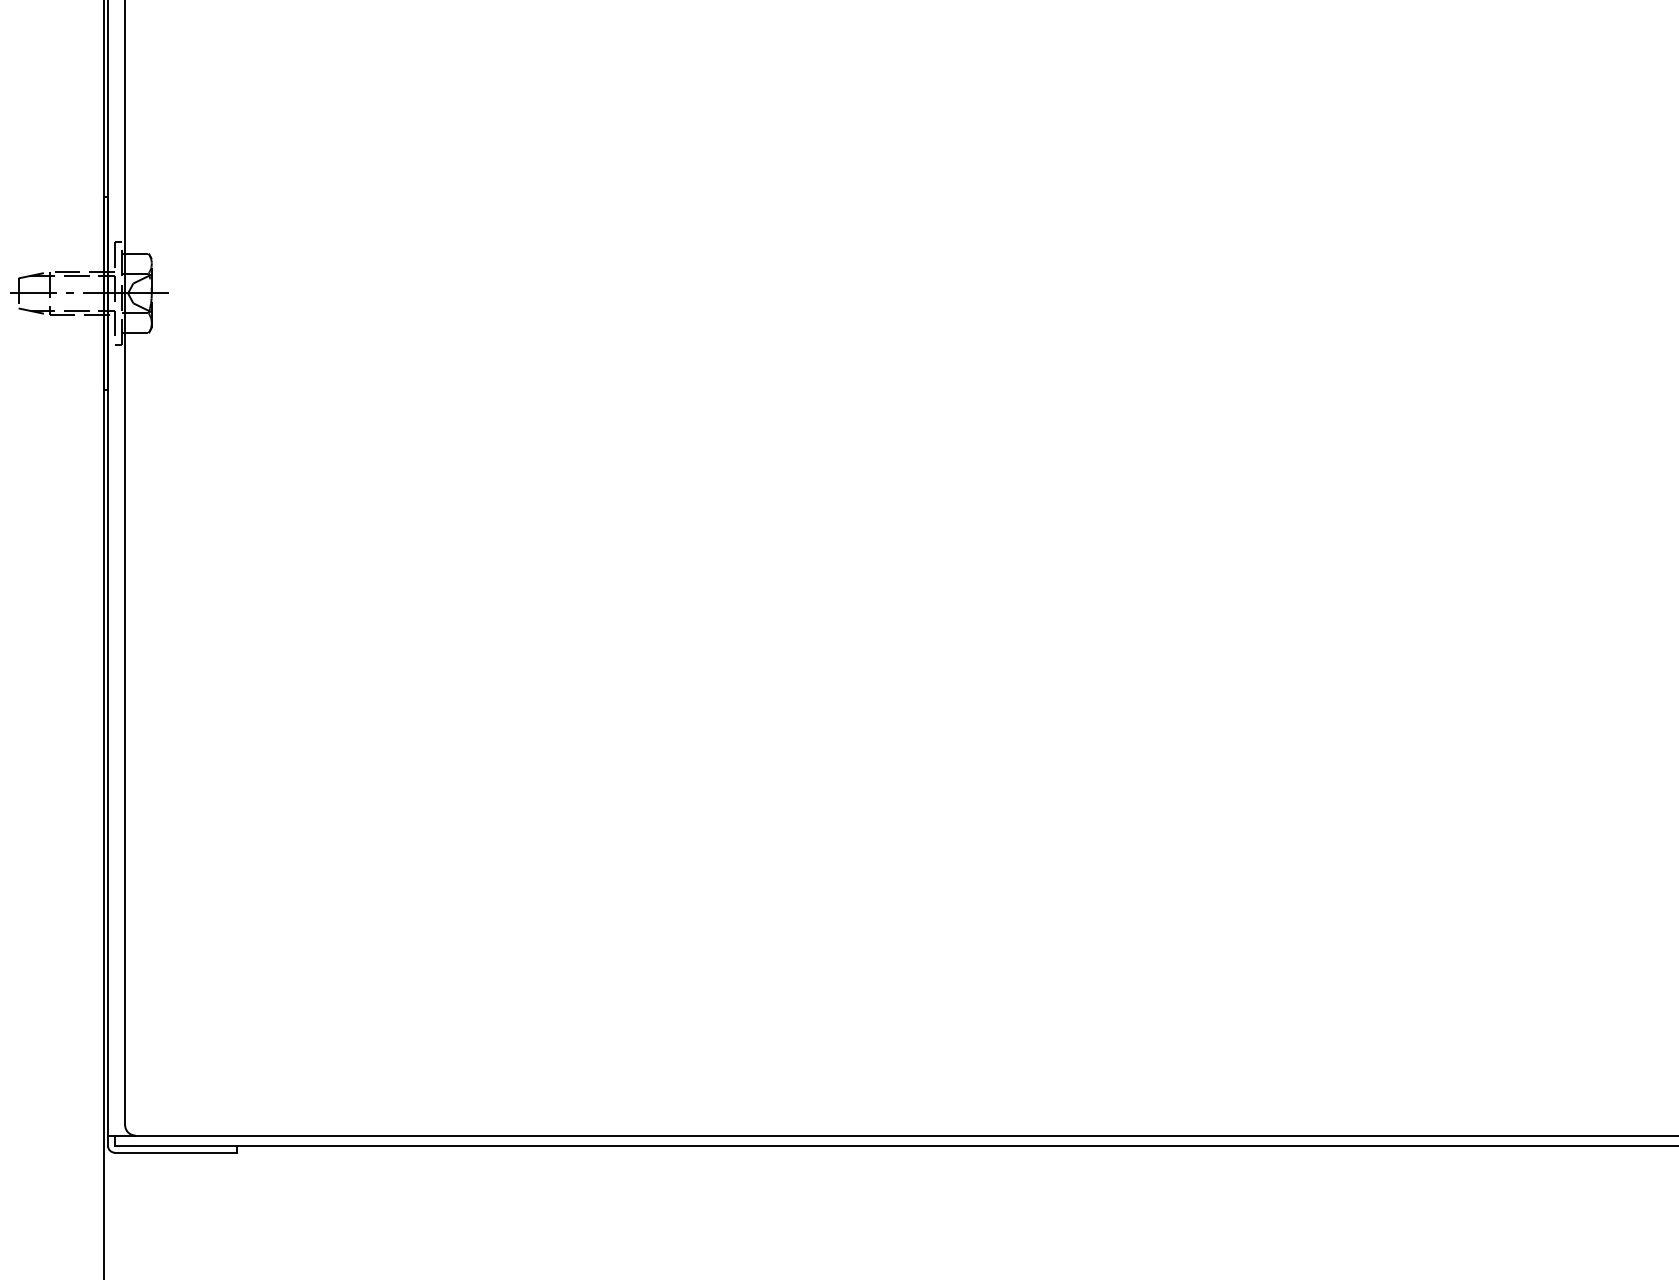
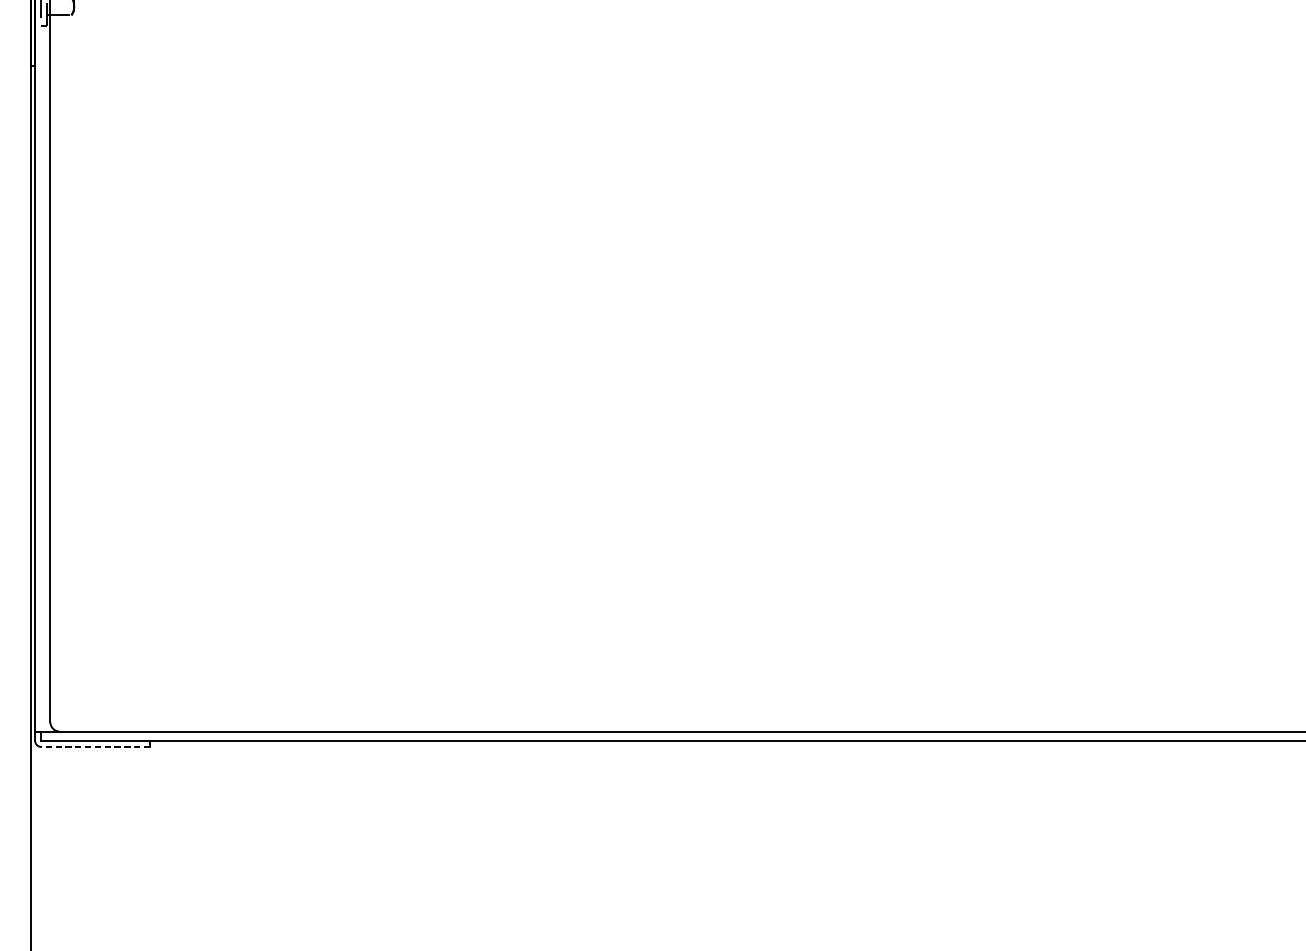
line: (175, 1152) -> (95, 746), solid -> dashed

